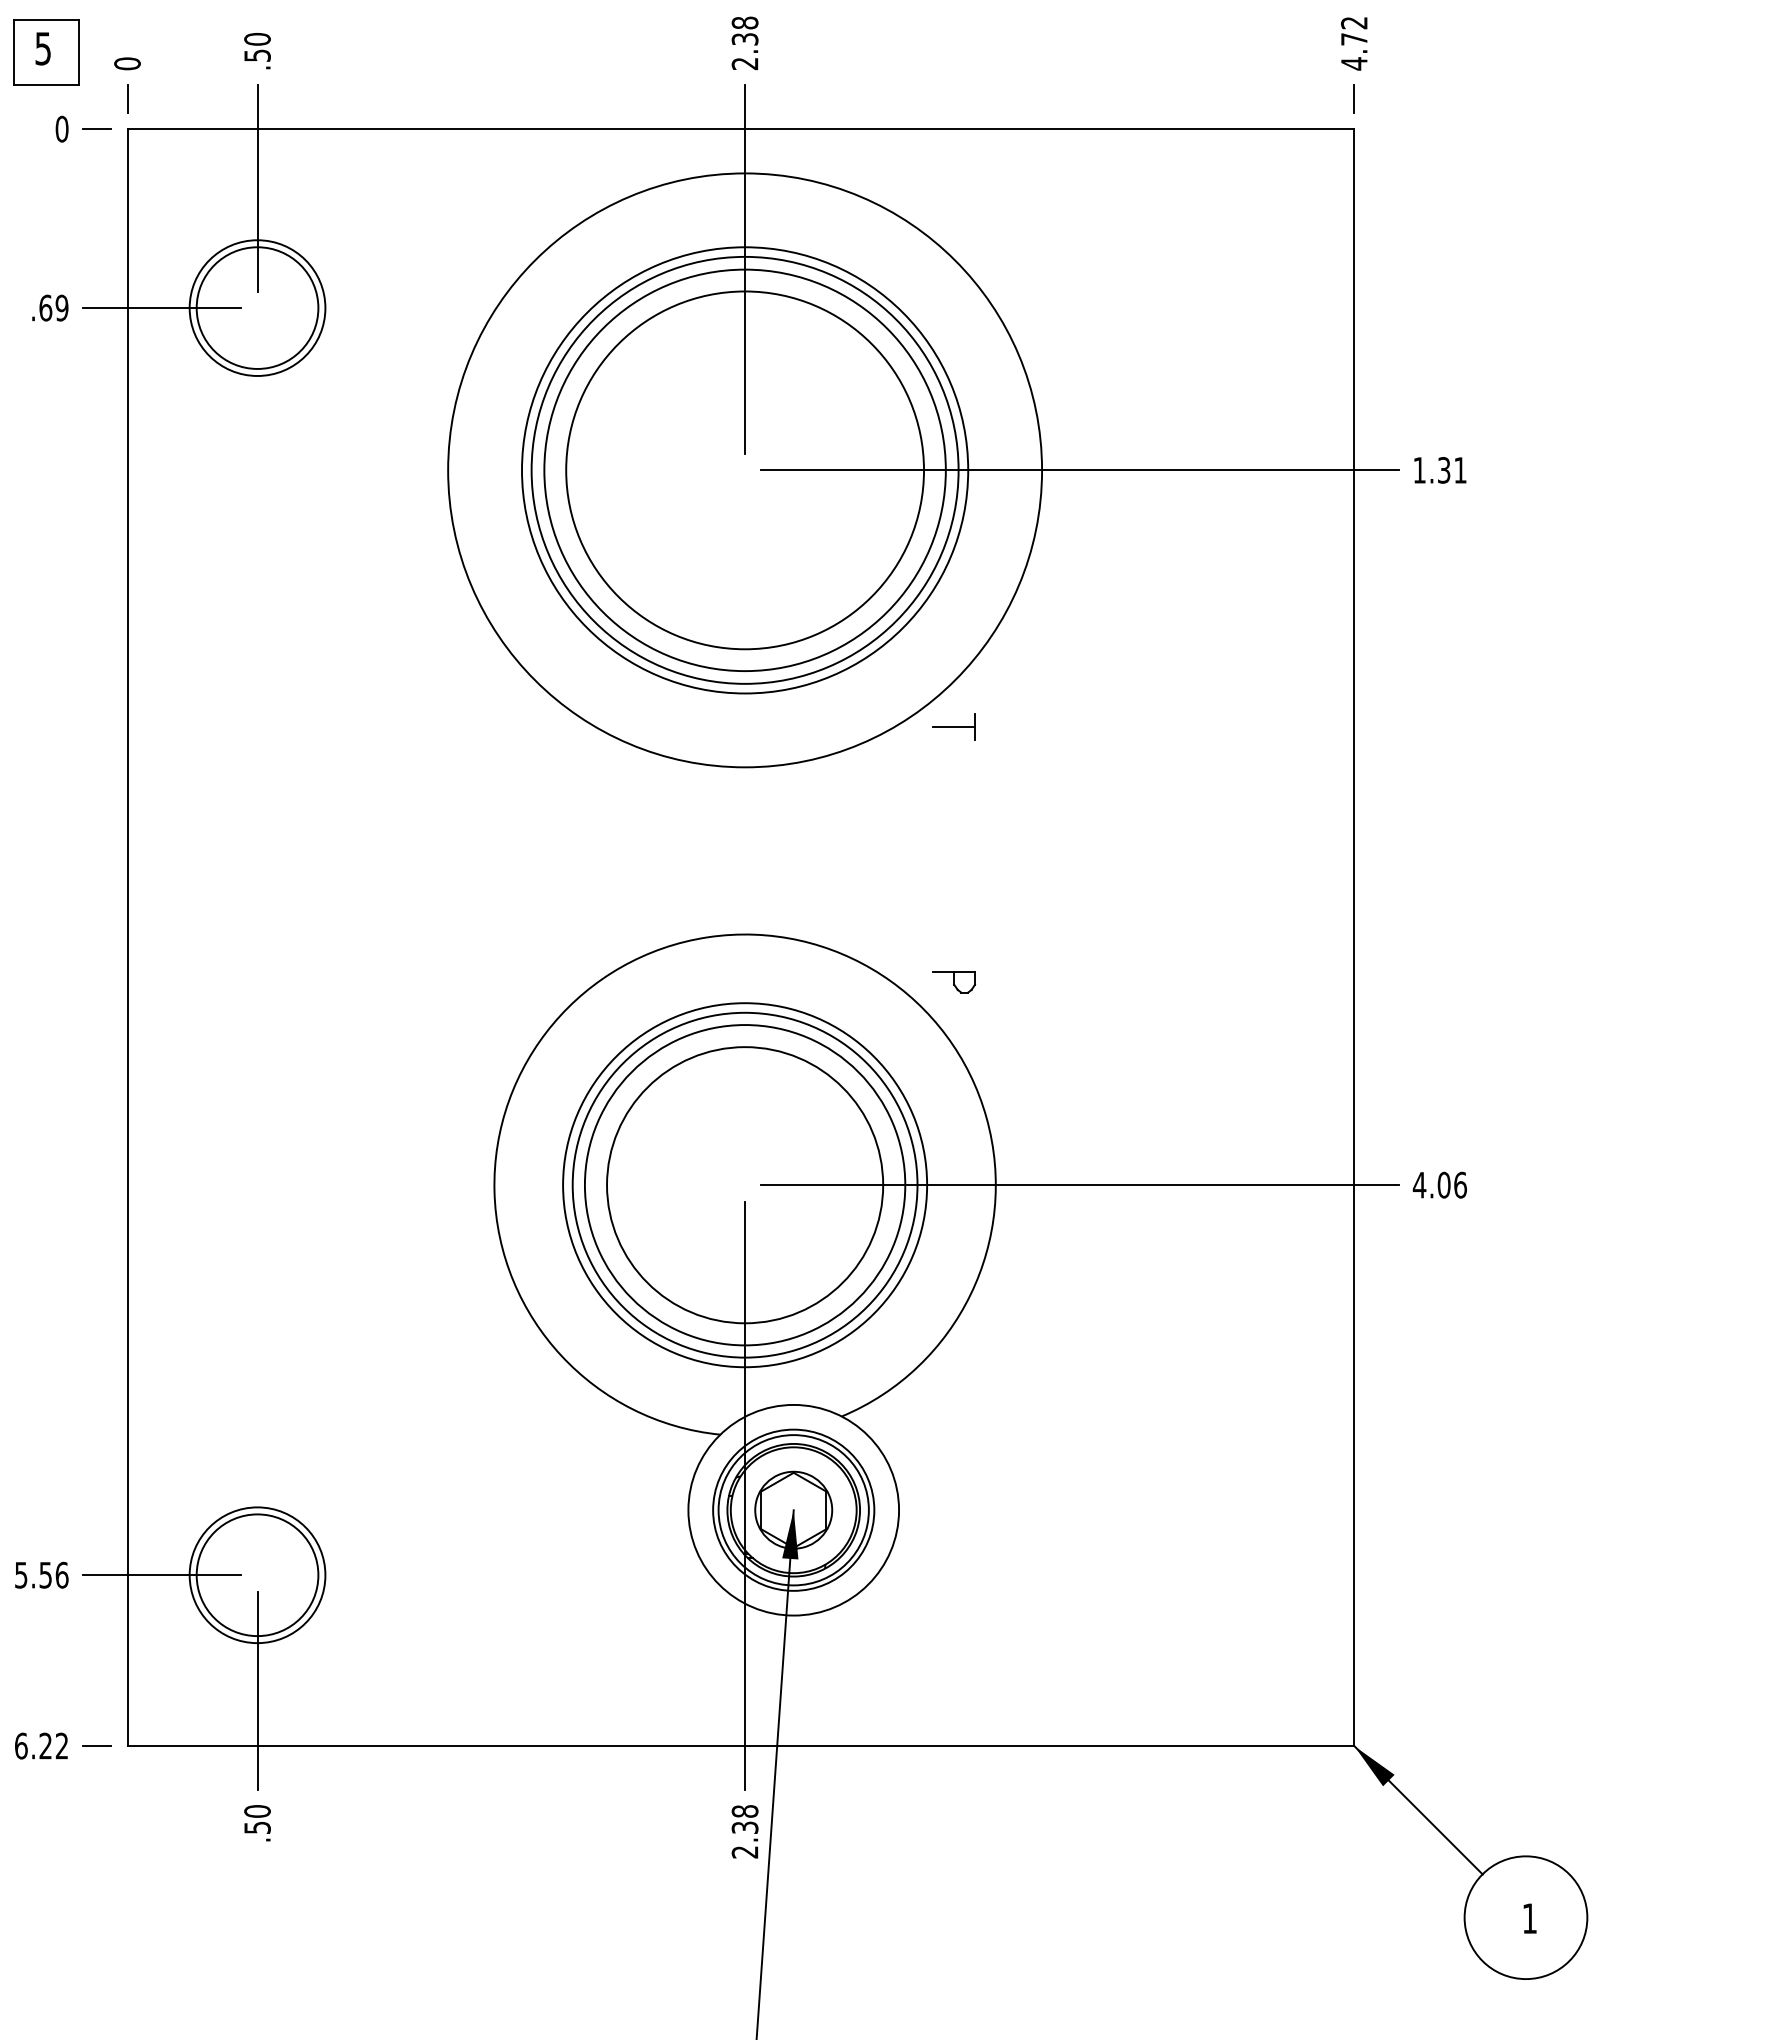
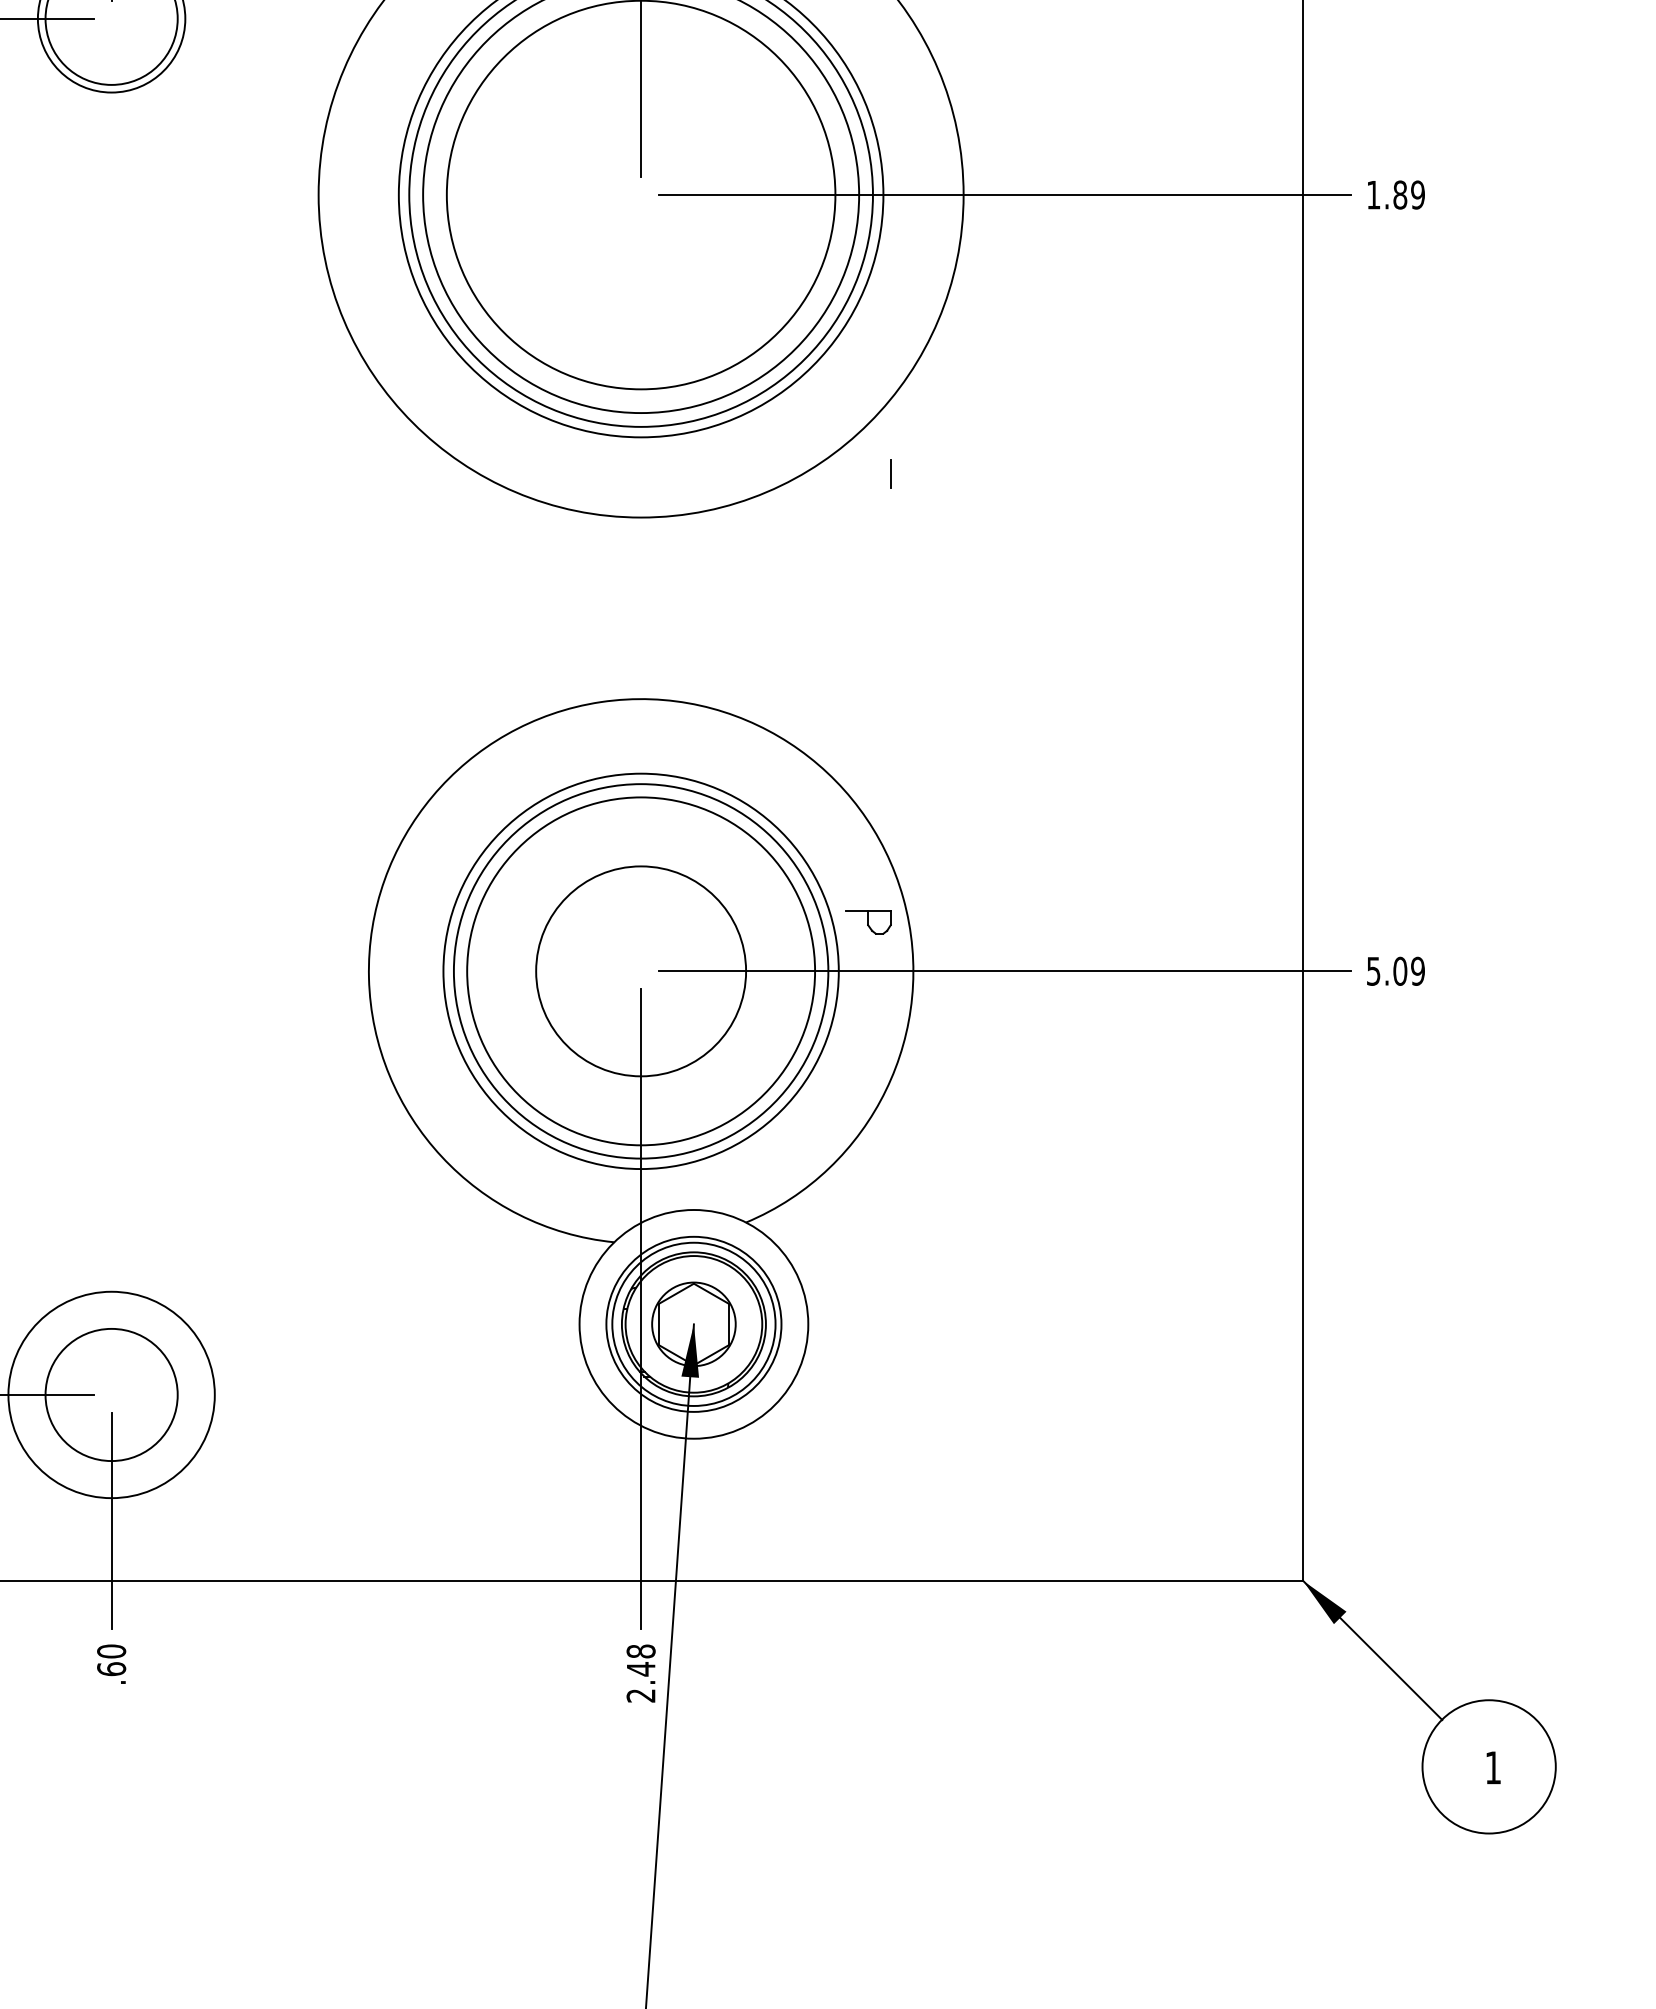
text: (1451, 470) -> (1408, 195), 1.31 -> 1.89
line: (953, 727) -> (867, 474), removed
part: (953, 982) -> (867, 922), moved
text: (1439, 1184) -> (1395, 970), 4.06 -> 5.09
circle: (745, 1185) -> (641, 971), size x0.7
circle: (257, 1575) -> (111, 1395), size x1.4
text: (257, 1827) -> (111, 1668), .50 -> .60
text: (744, 1827) -> (640, 1668), 2.38 -> 2.48

